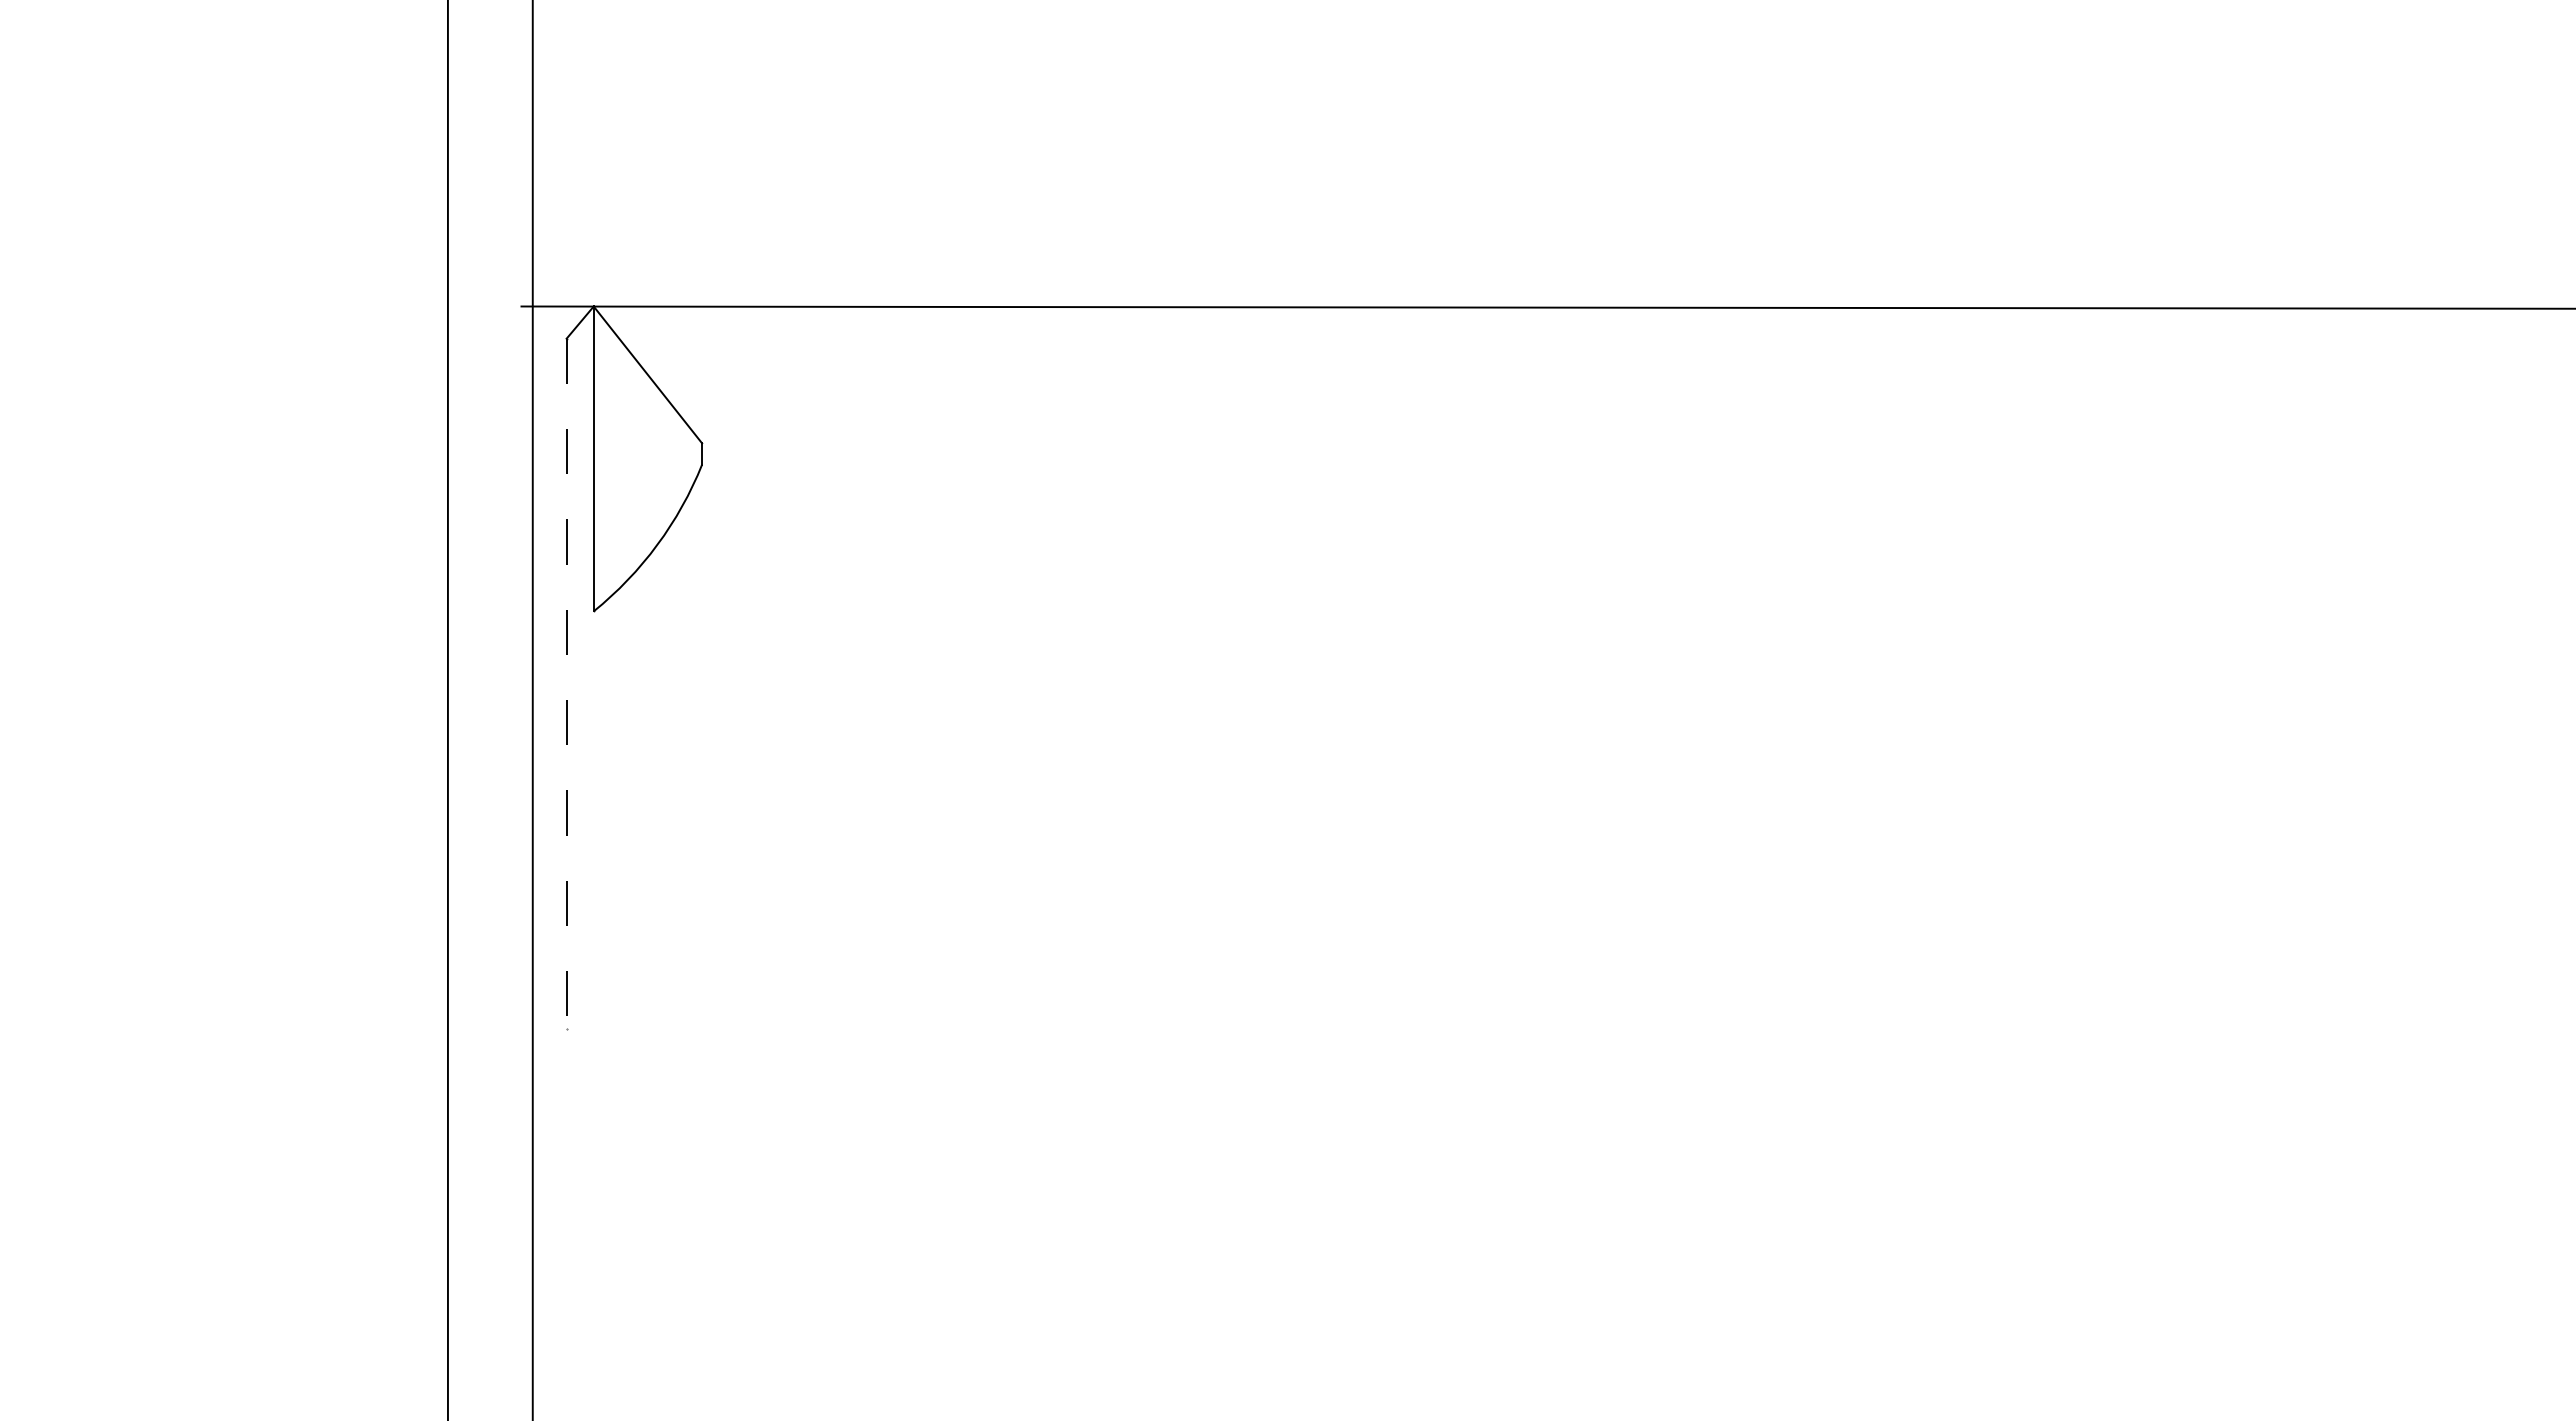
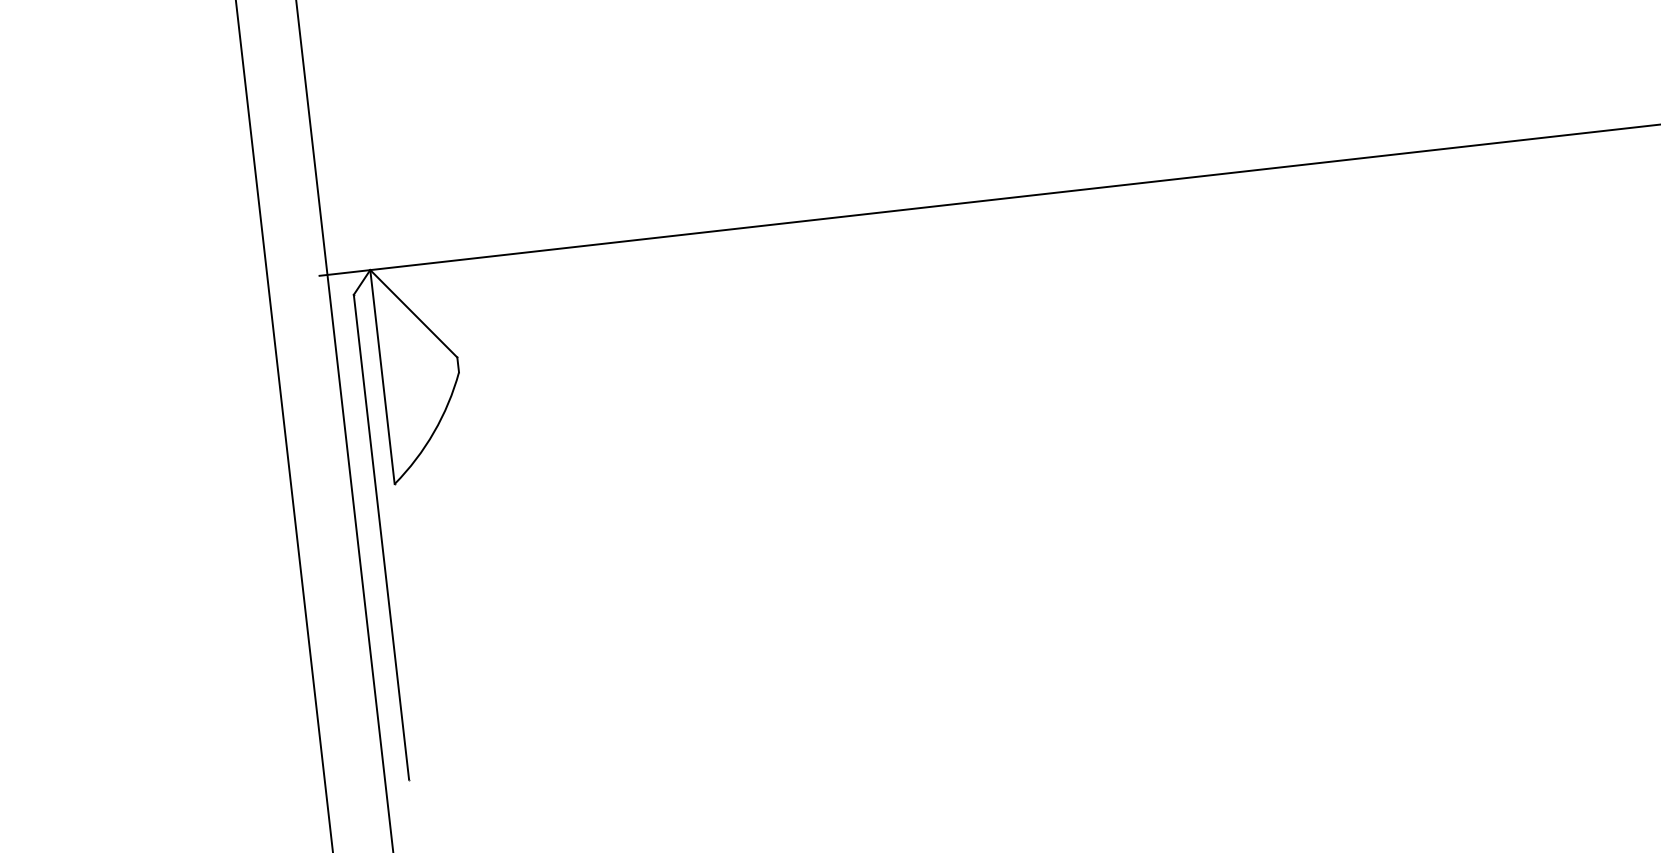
line: (566, 684) -> (381, 537), dashed -> solid

